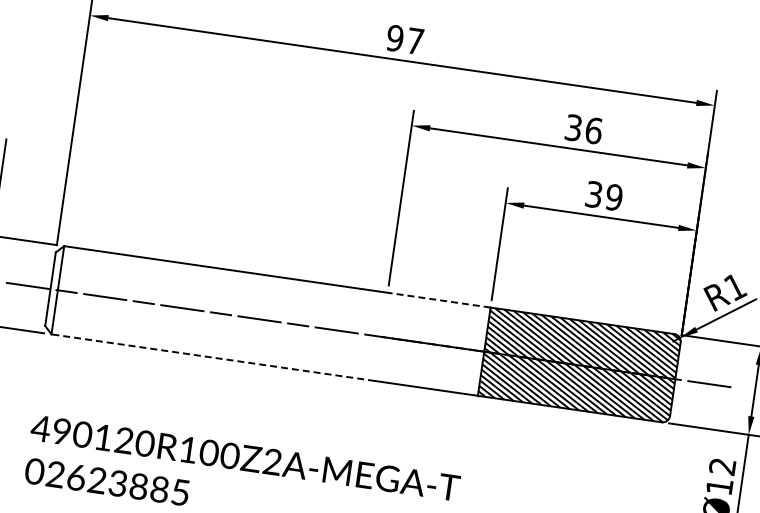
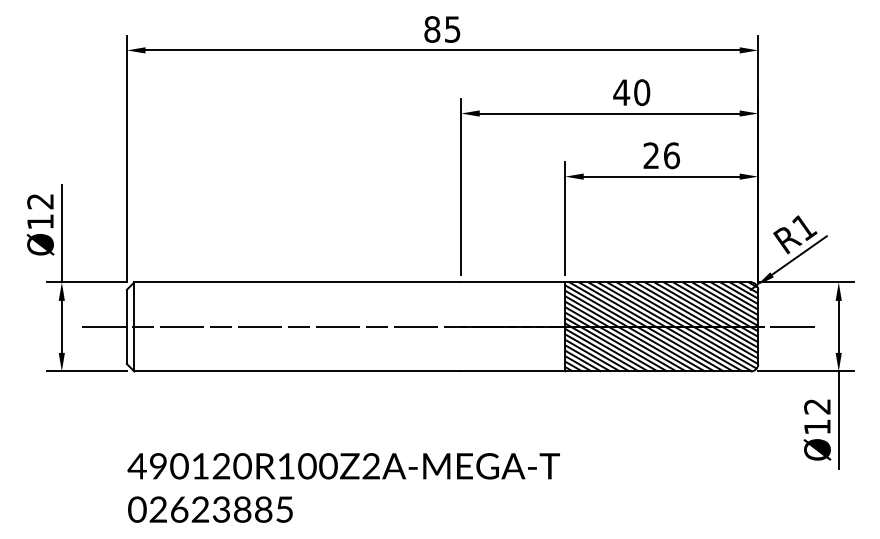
text: (405, 39) -> (442, 29), 97 -> 85
text: (583, 129) -> (631, 92), 36 -> 40
text: (604, 195) -> (661, 155), 39 -> 26
line: (439, 300) -> (513, 282), dashed -> solid
line: (213, 357) -> (297, 371), dashed -> solid

